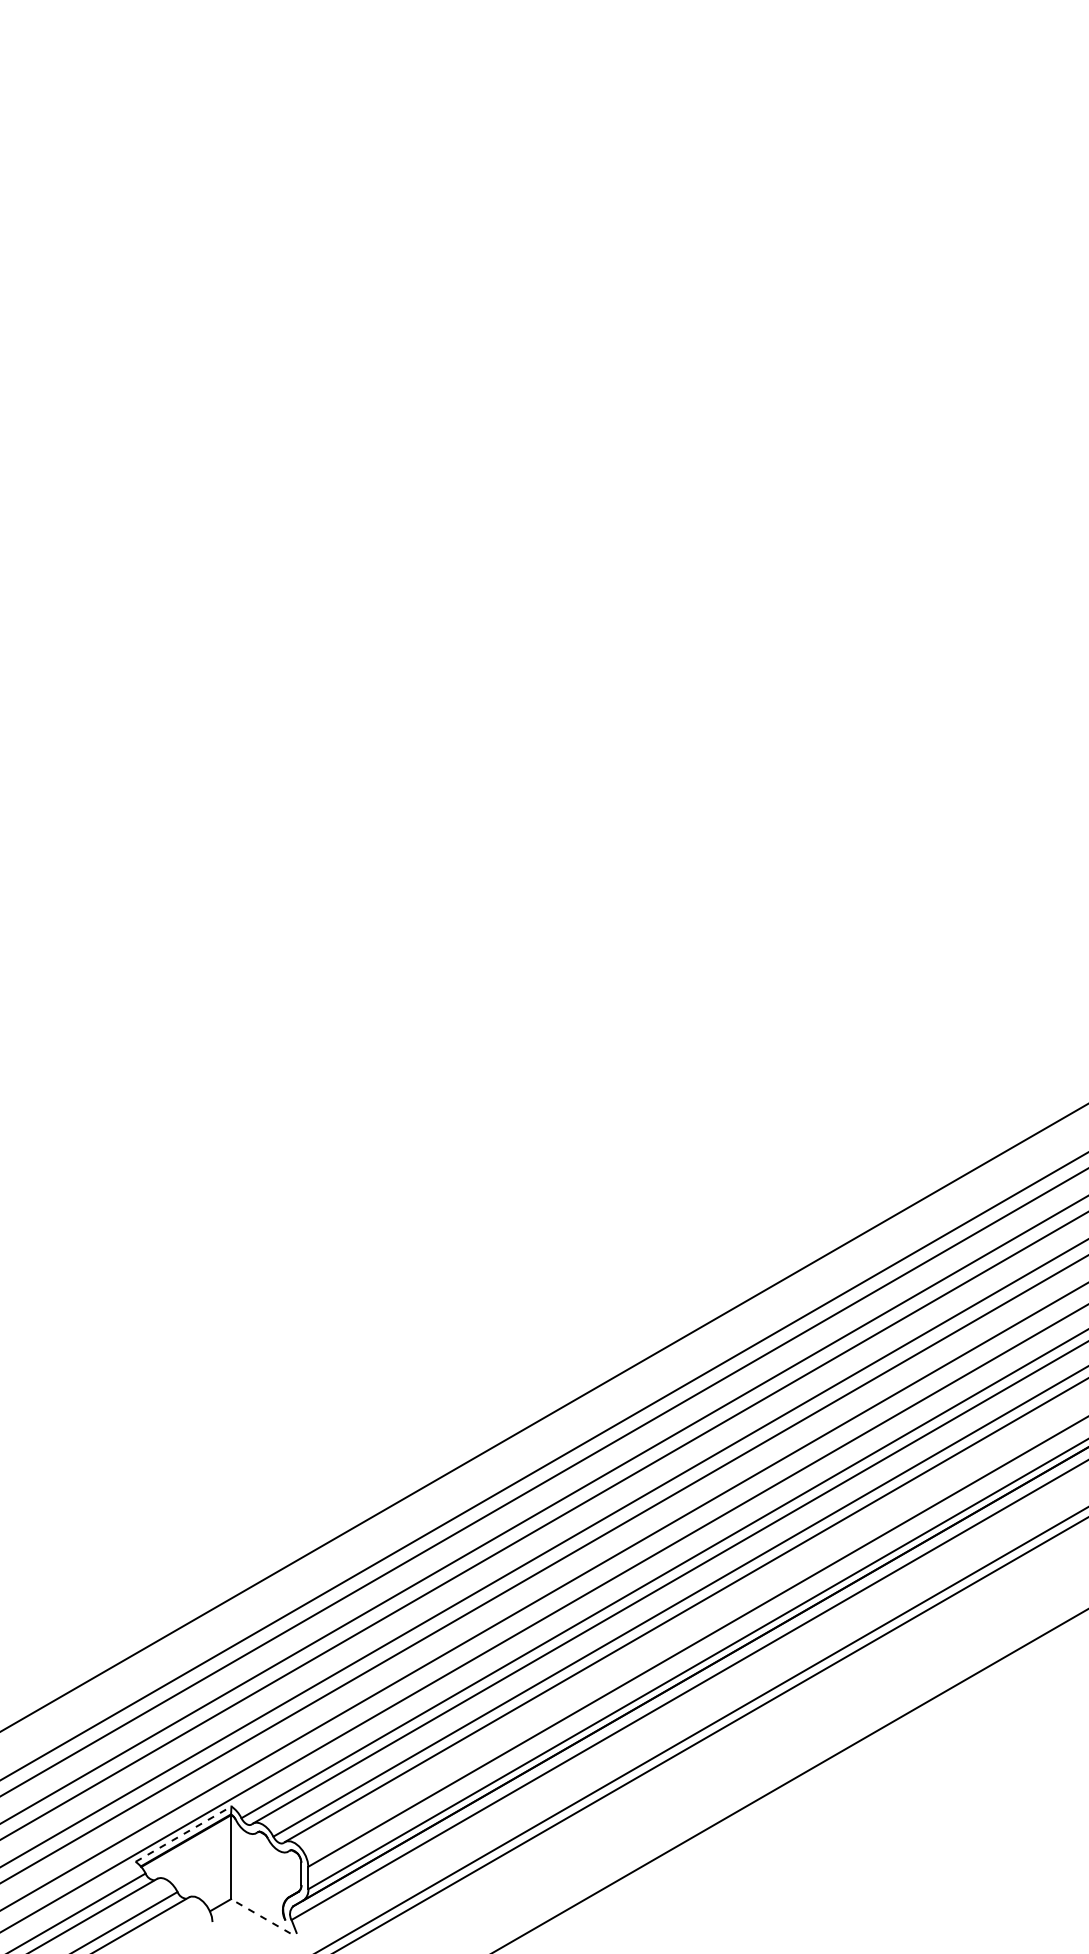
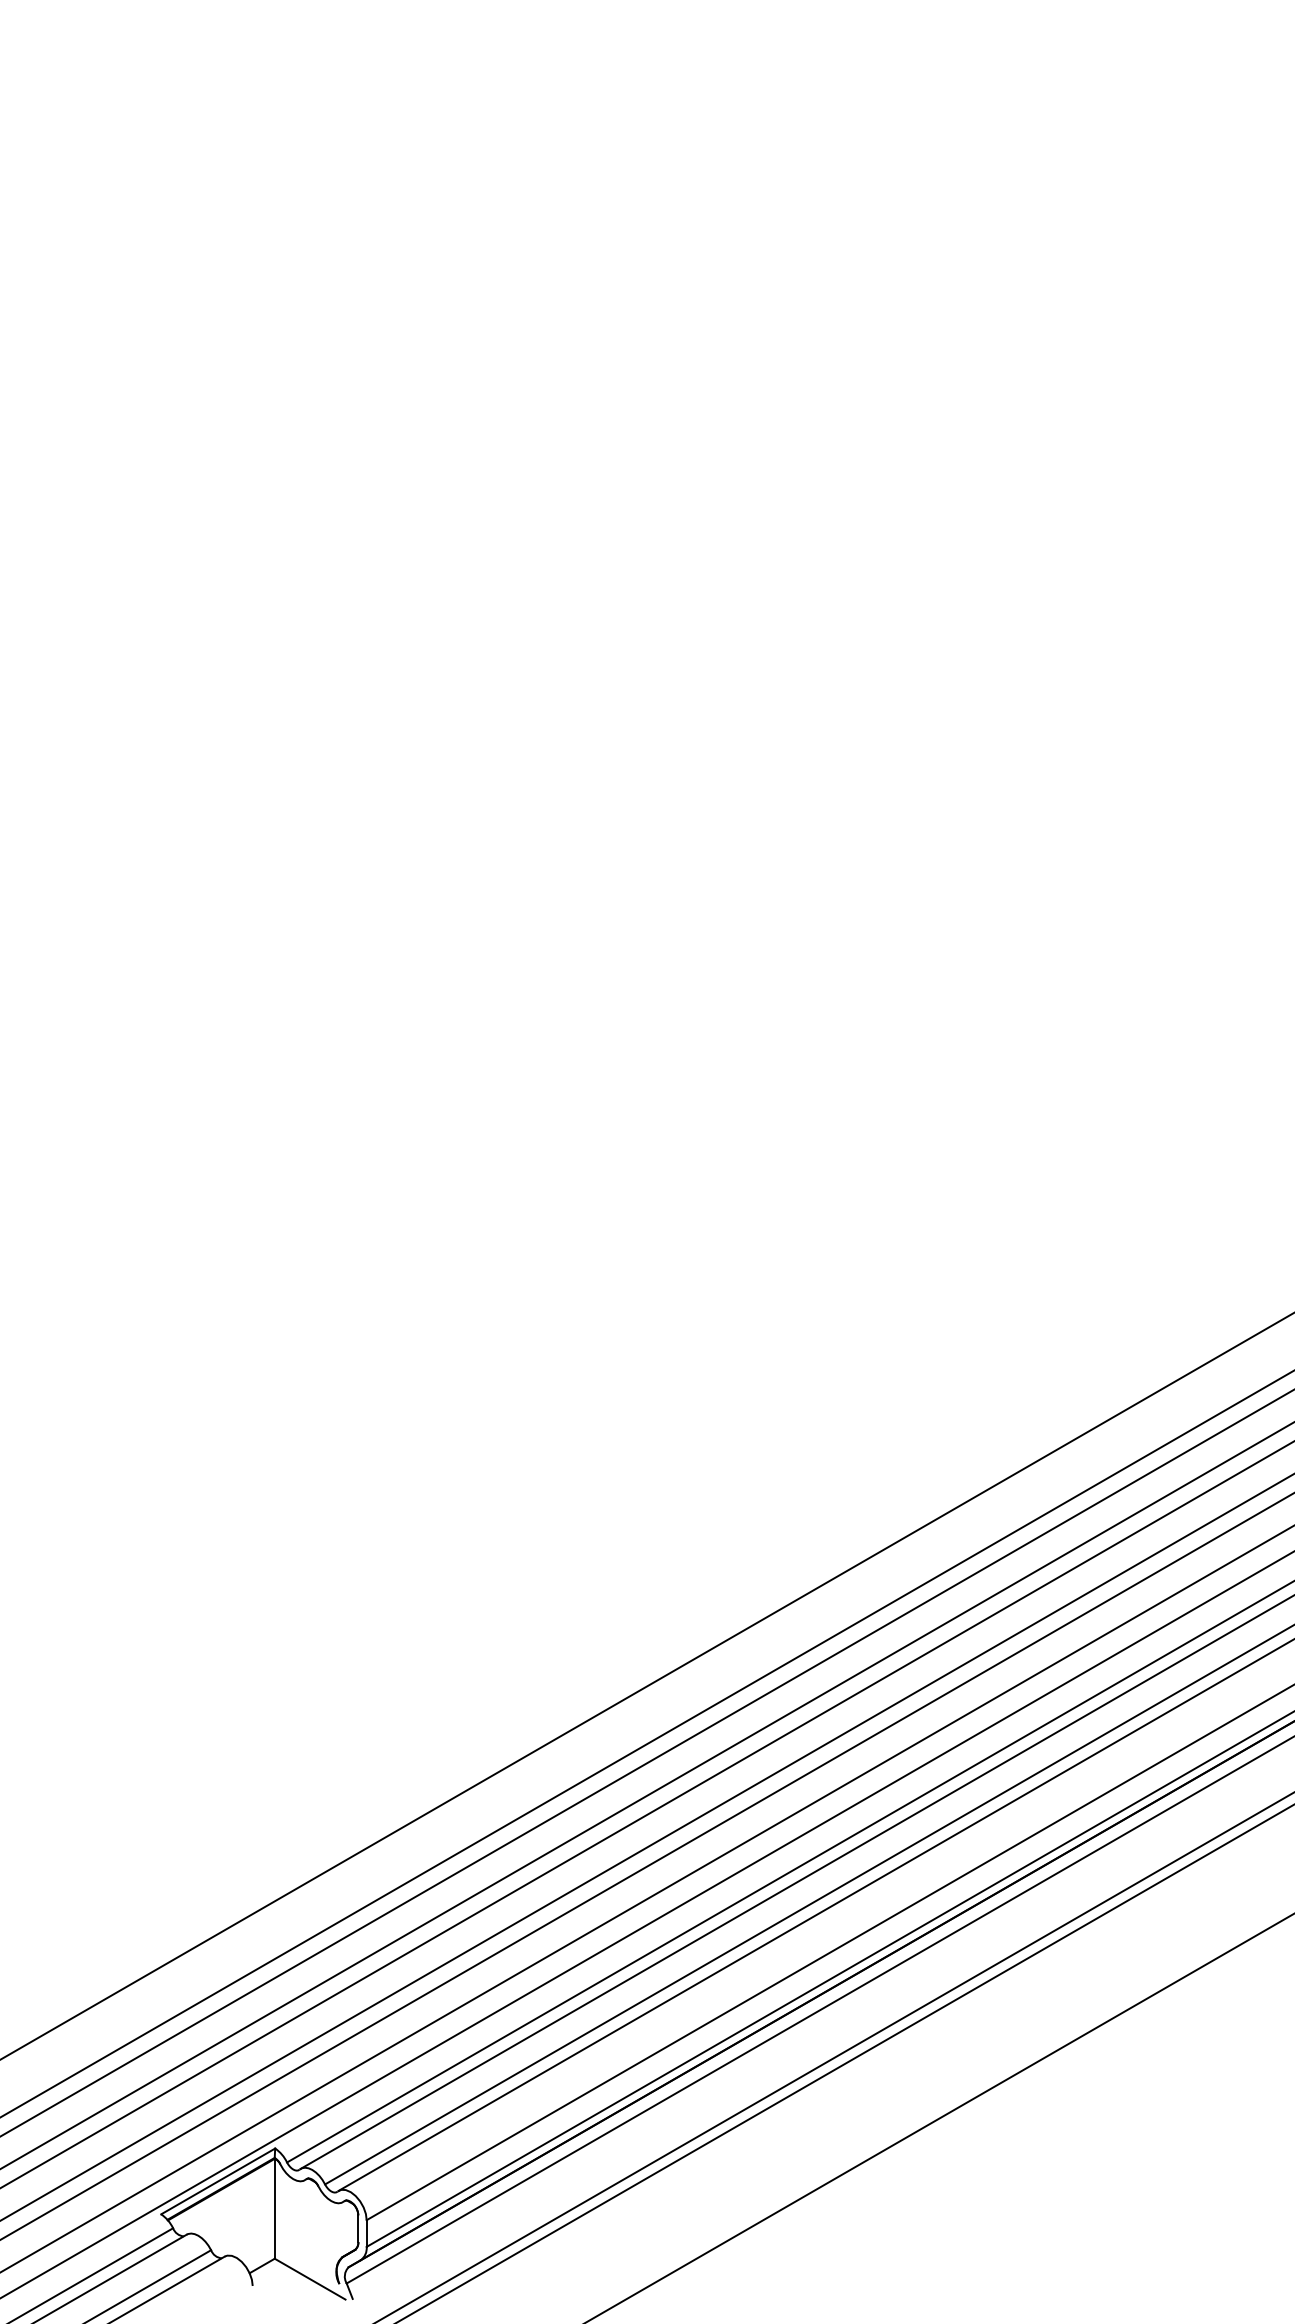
line: (183, 1833) -> (218, 2180), dashed -> solid
line: (260, 1916) -> (309, 2279), dashed -> solid

